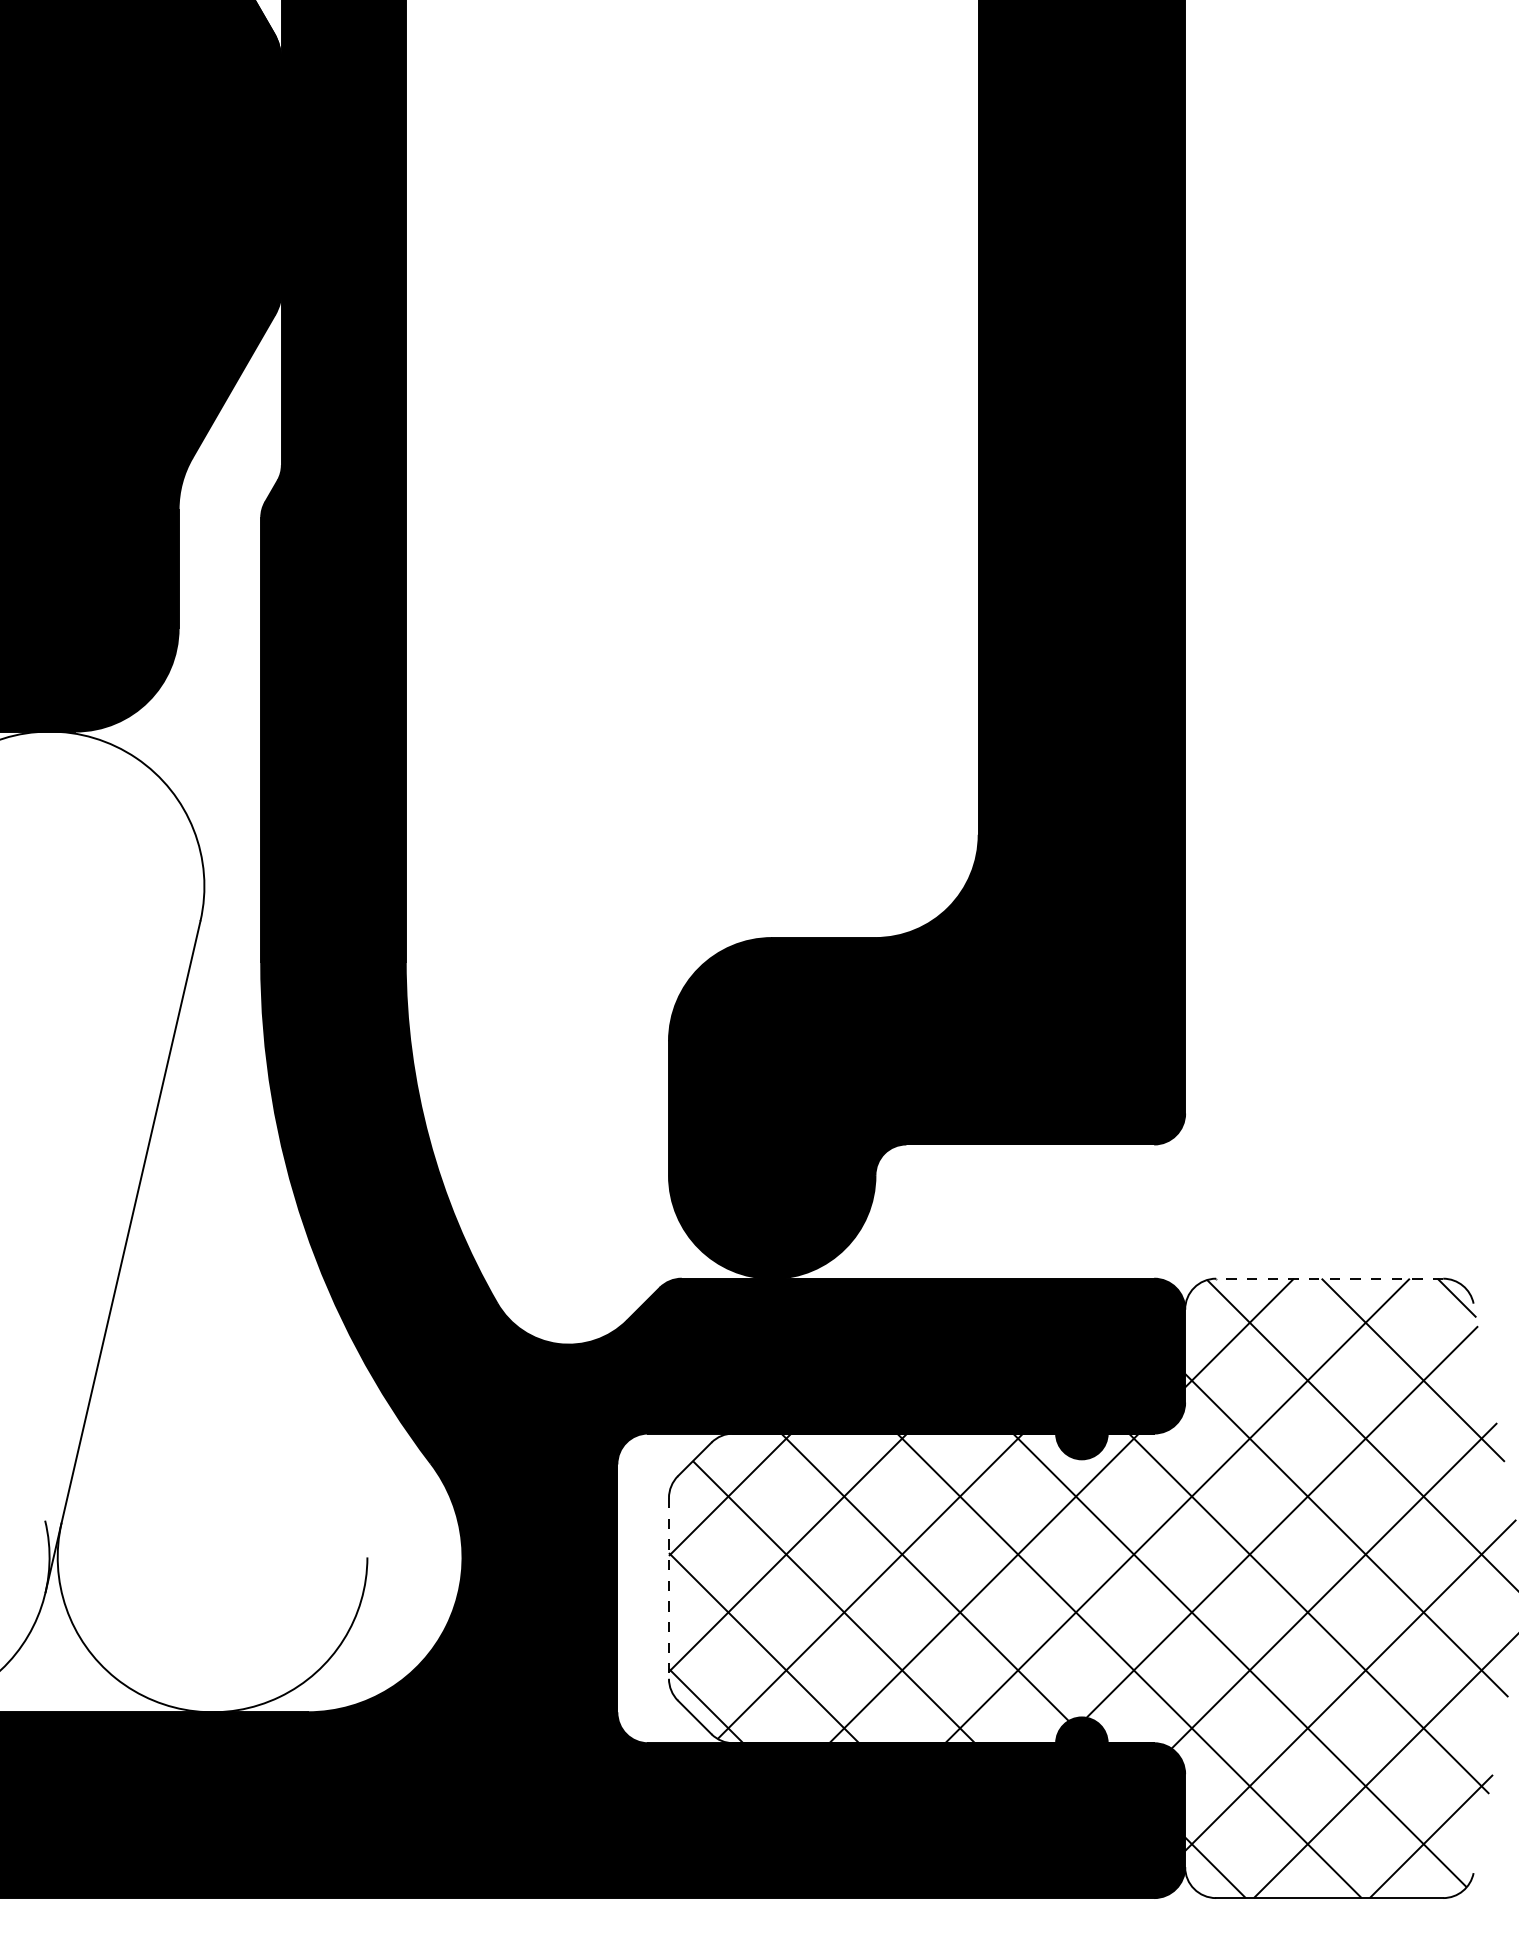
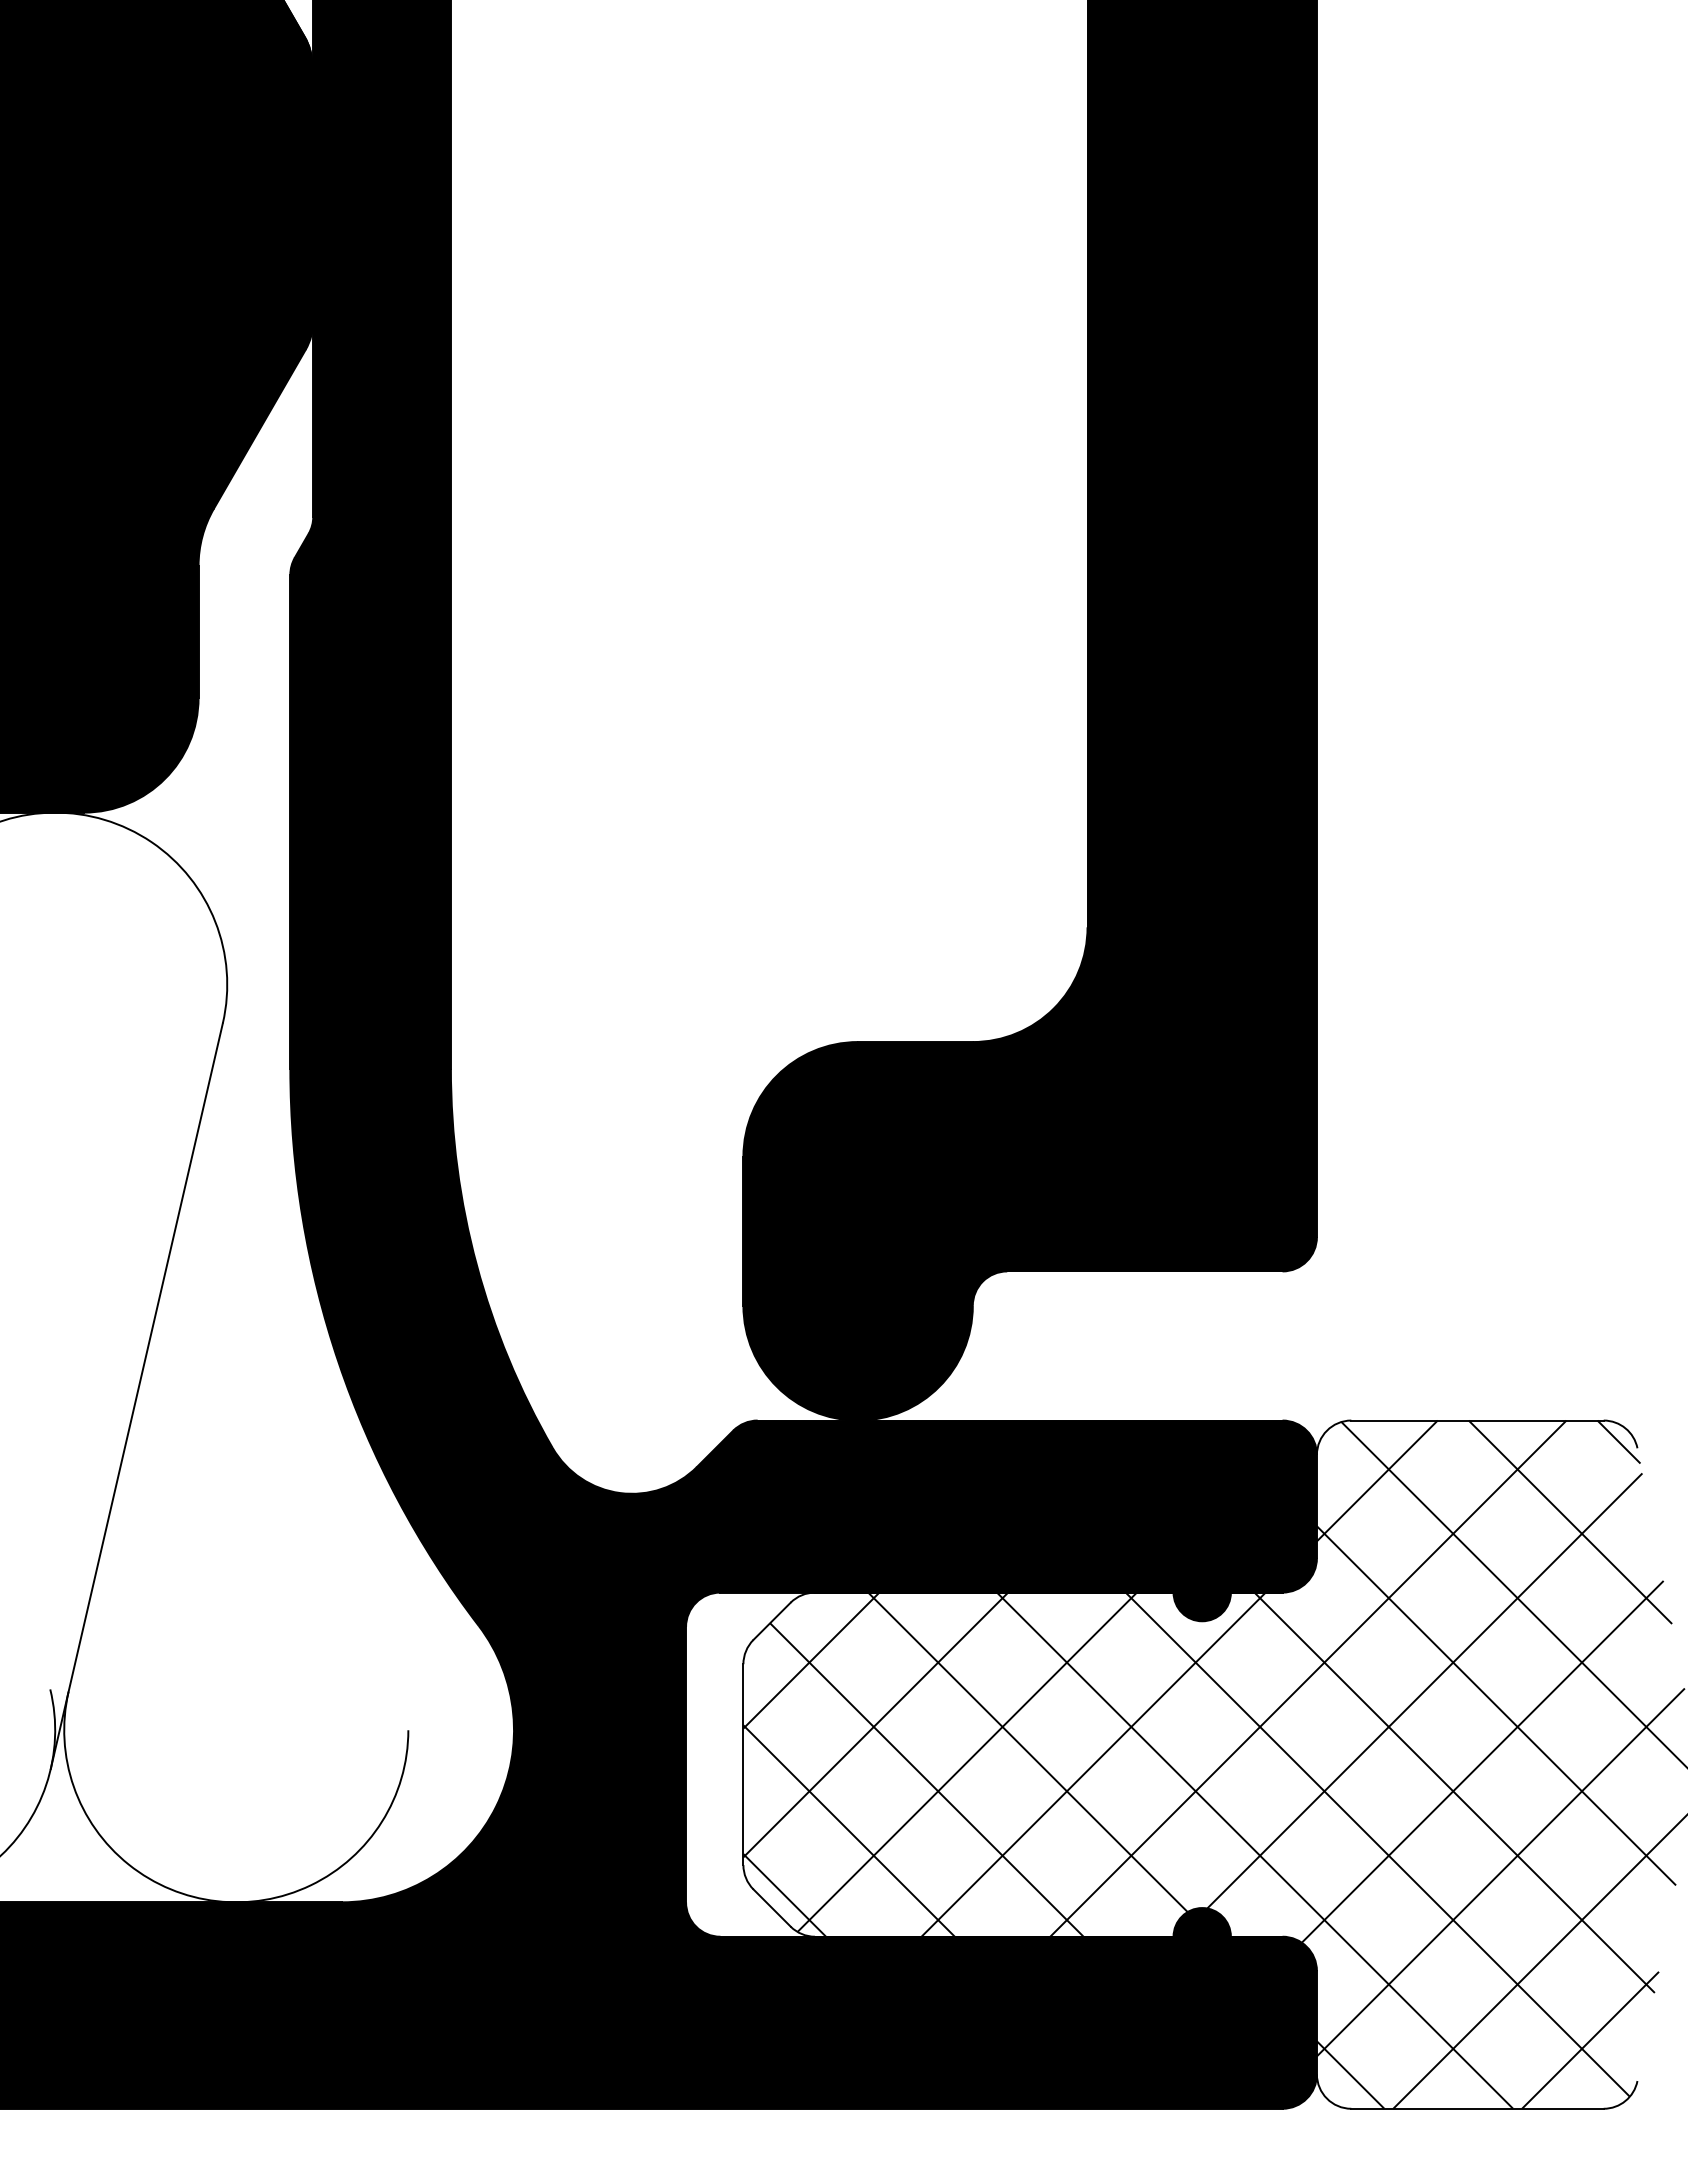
line: (1329, 1278) -> (1477, 1420), dashed -> solid
line: (669, 1589) -> (743, 1765), dashed -> solid

